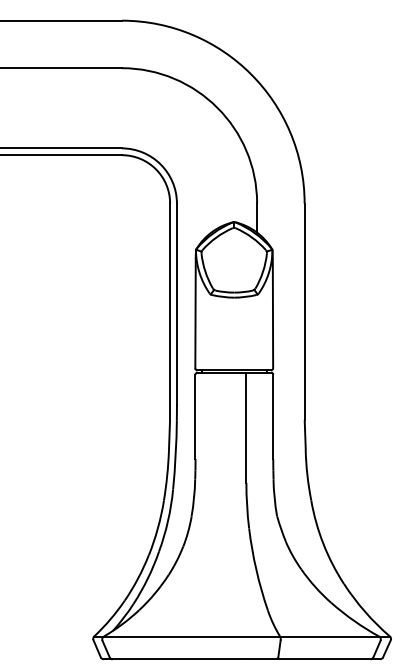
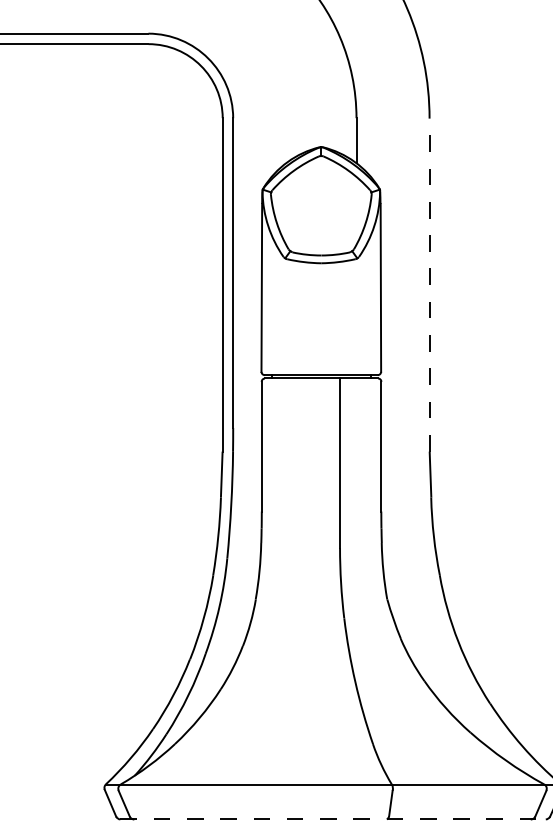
line: (304, 311) -> (429, 284), solid -> dashed
line: (242, 659) -> (334, 819), solid -> dashed

